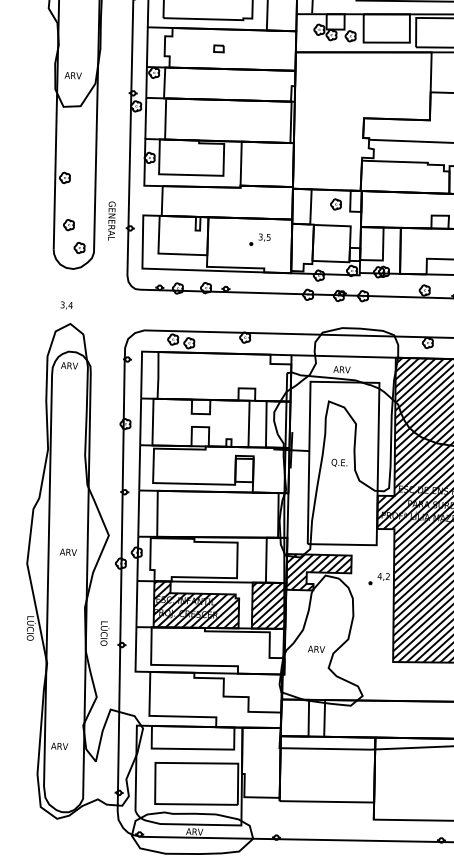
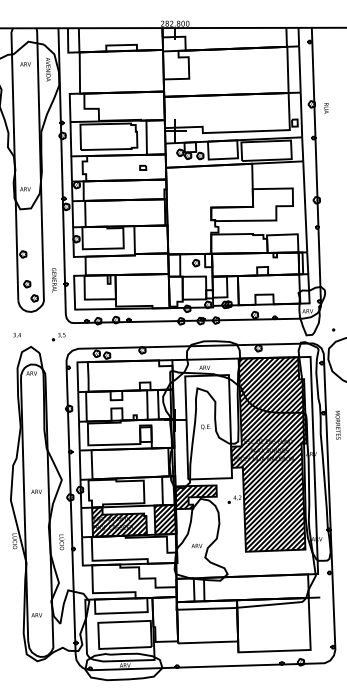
part: (219, 48) -> (143, 167), moved
part: (259, 240) -> (58, 337), moved
text: (65, 304) -> (16, 334), moved

